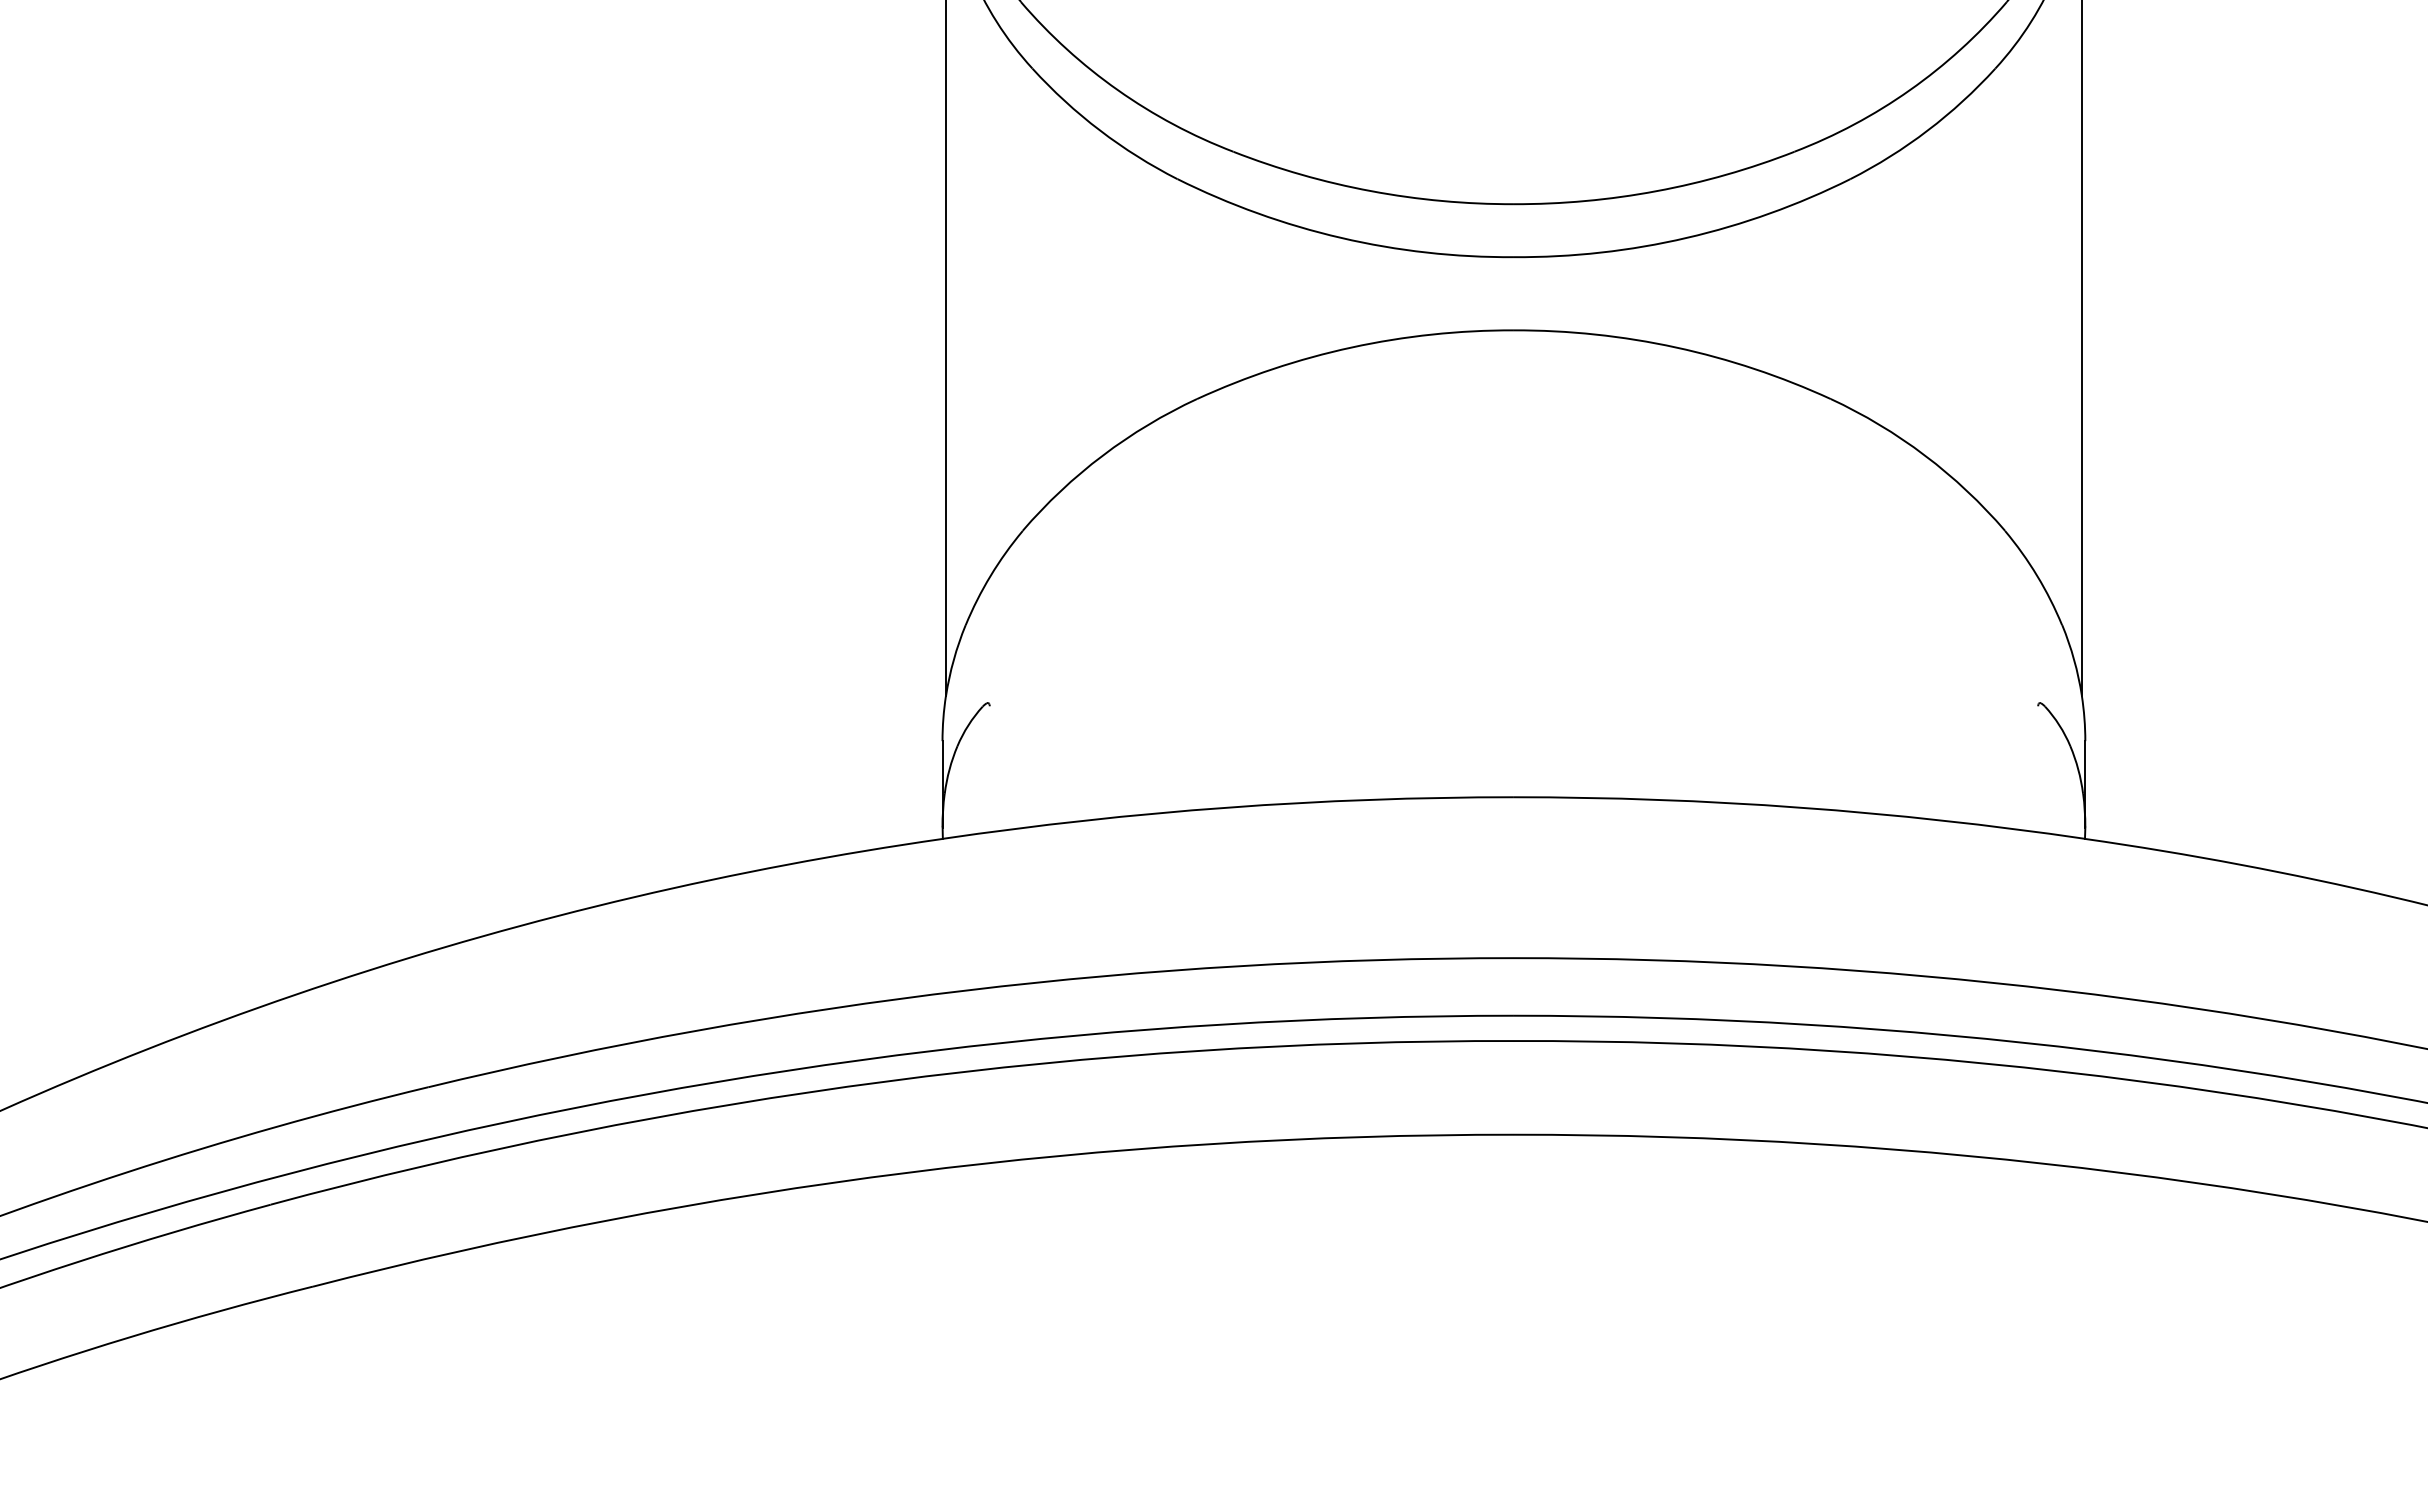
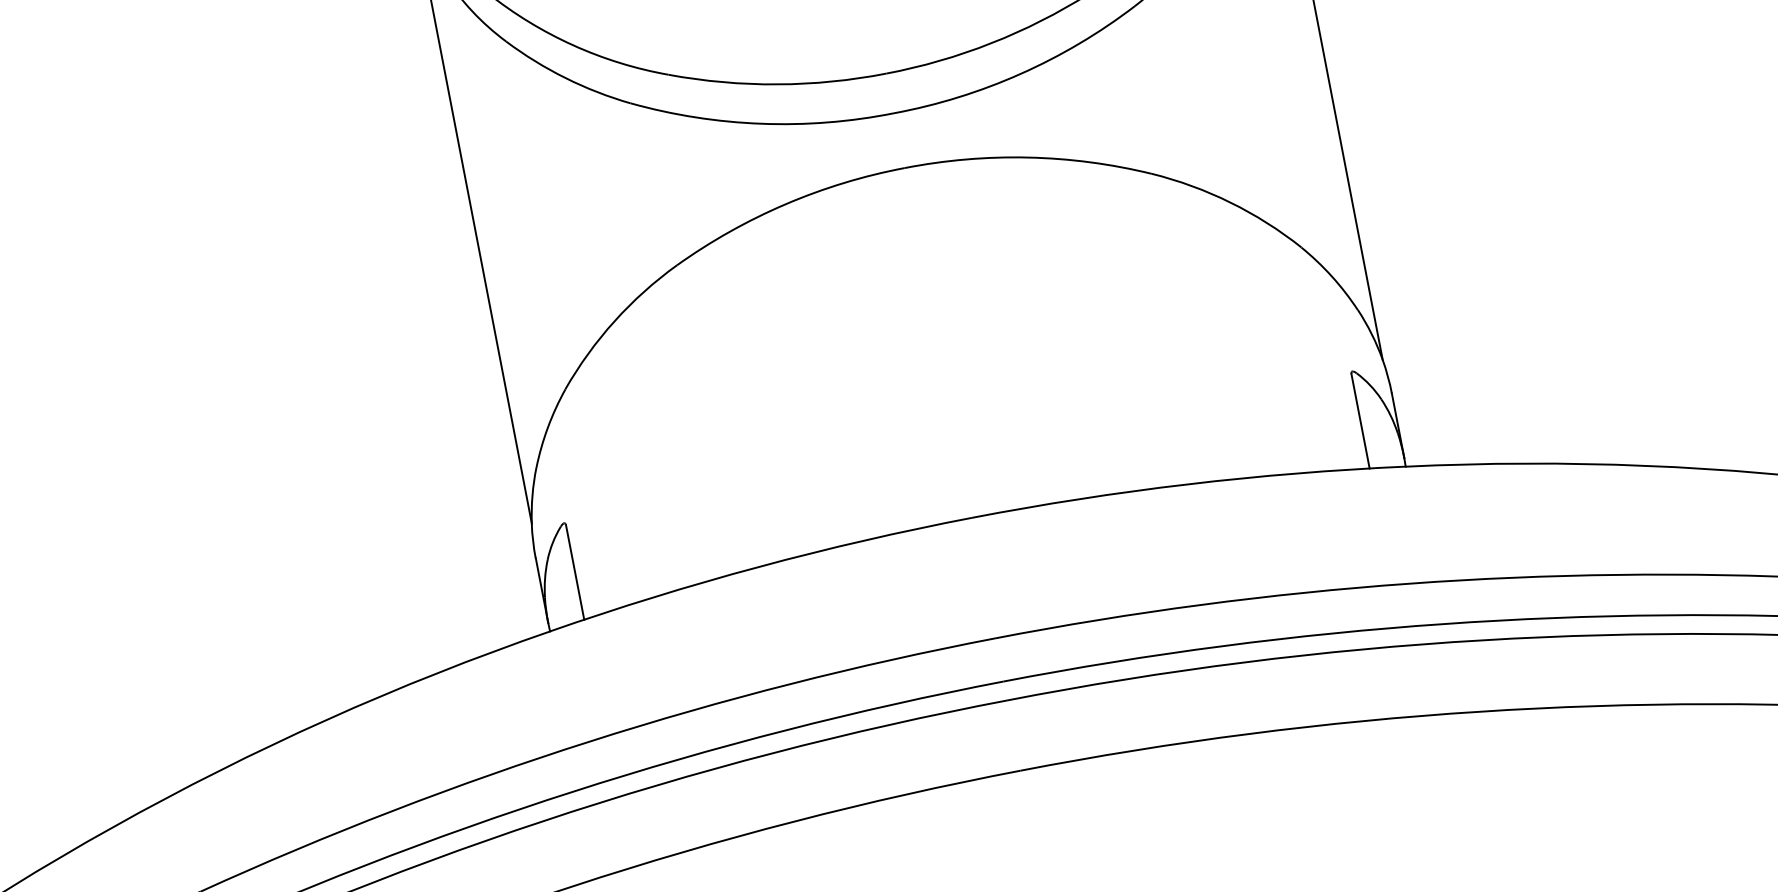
line: (989, 769) -> (575, 572), added
line: (2038, 769) -> (1360, 421), added

